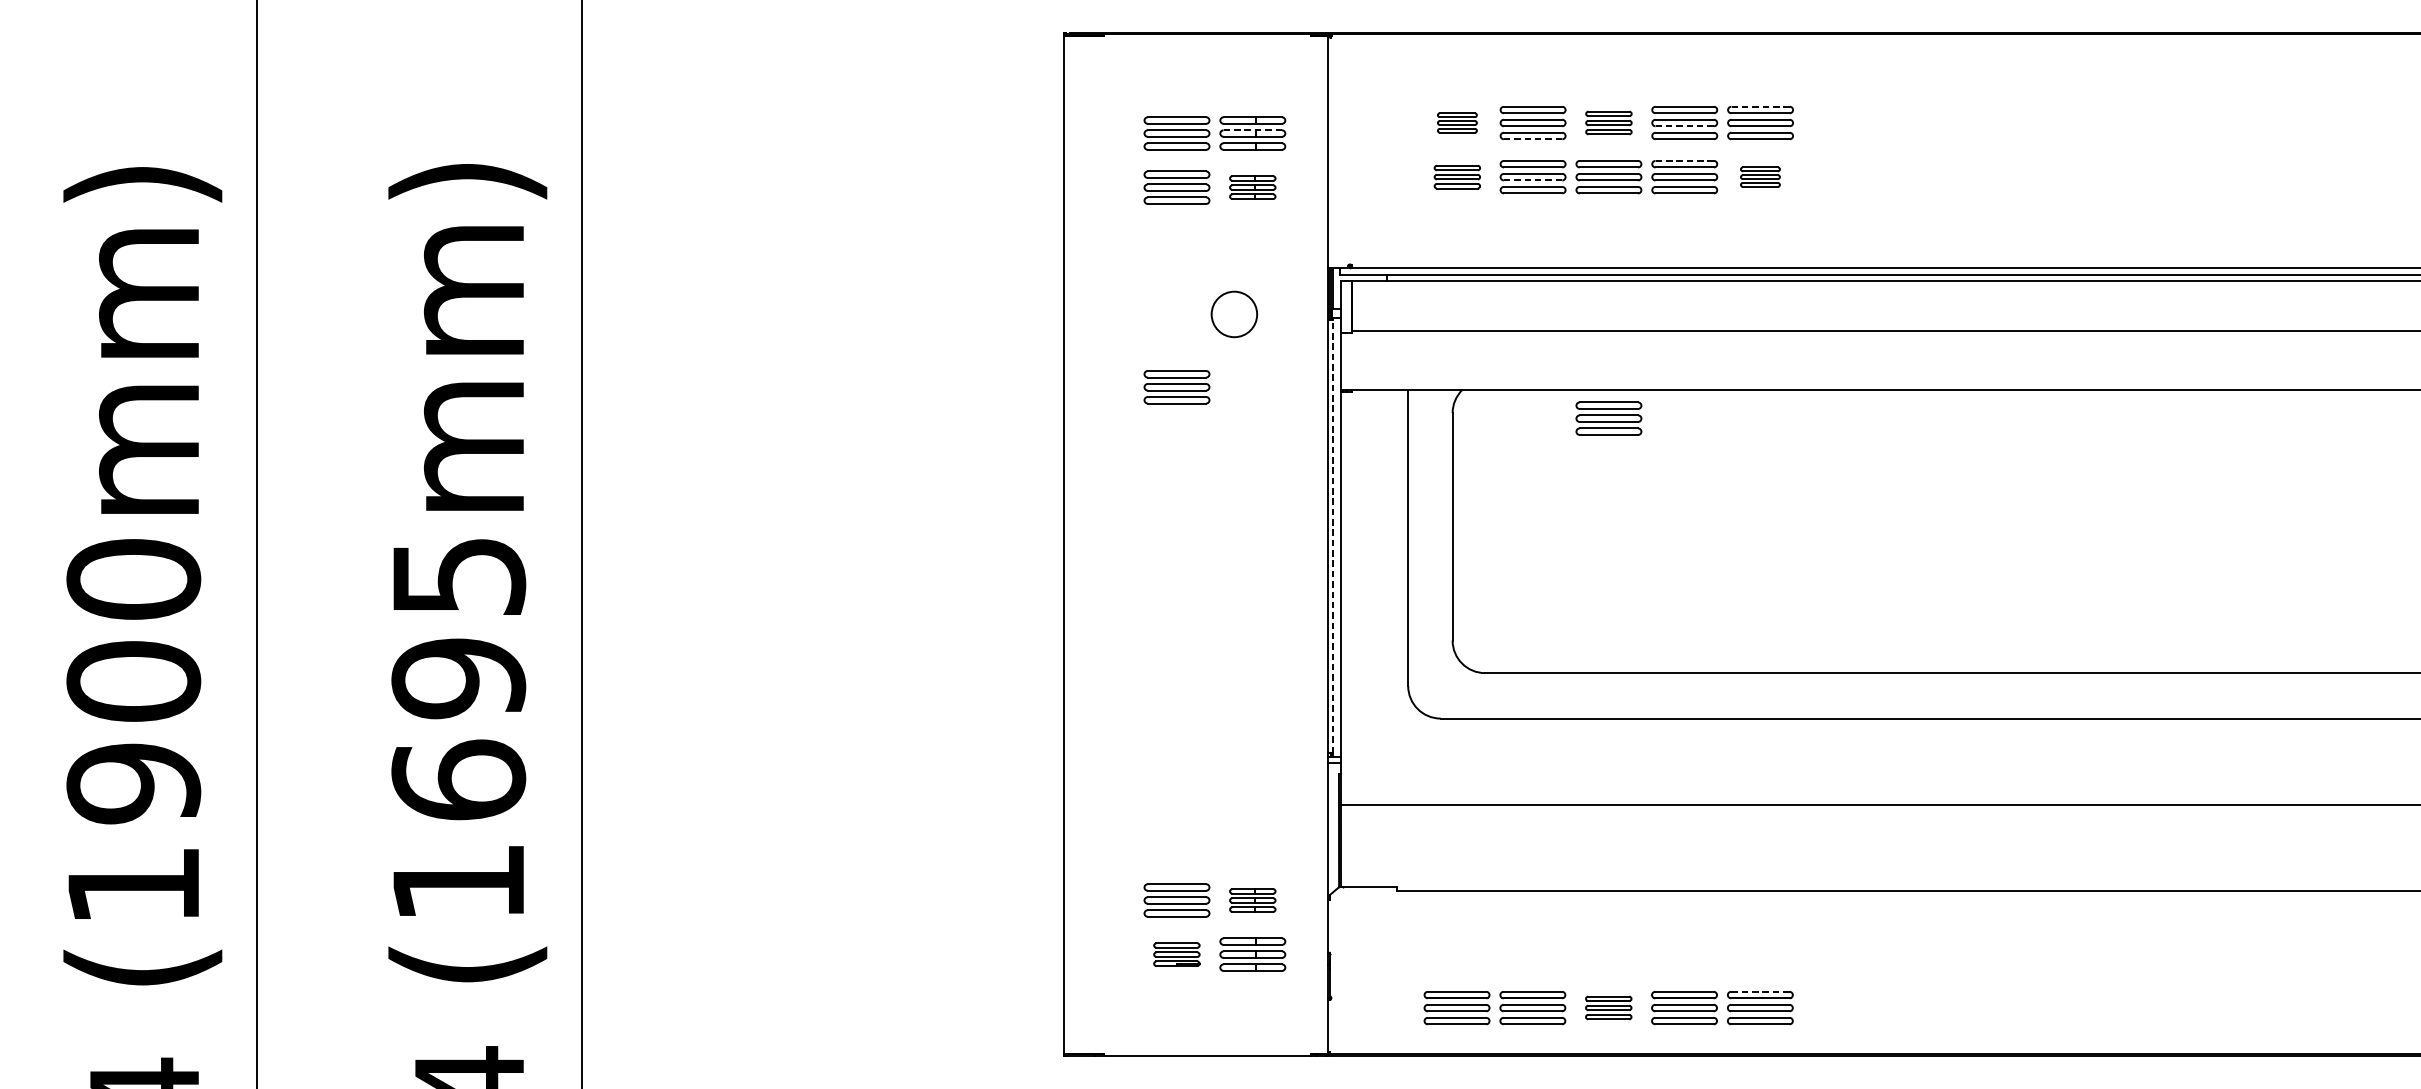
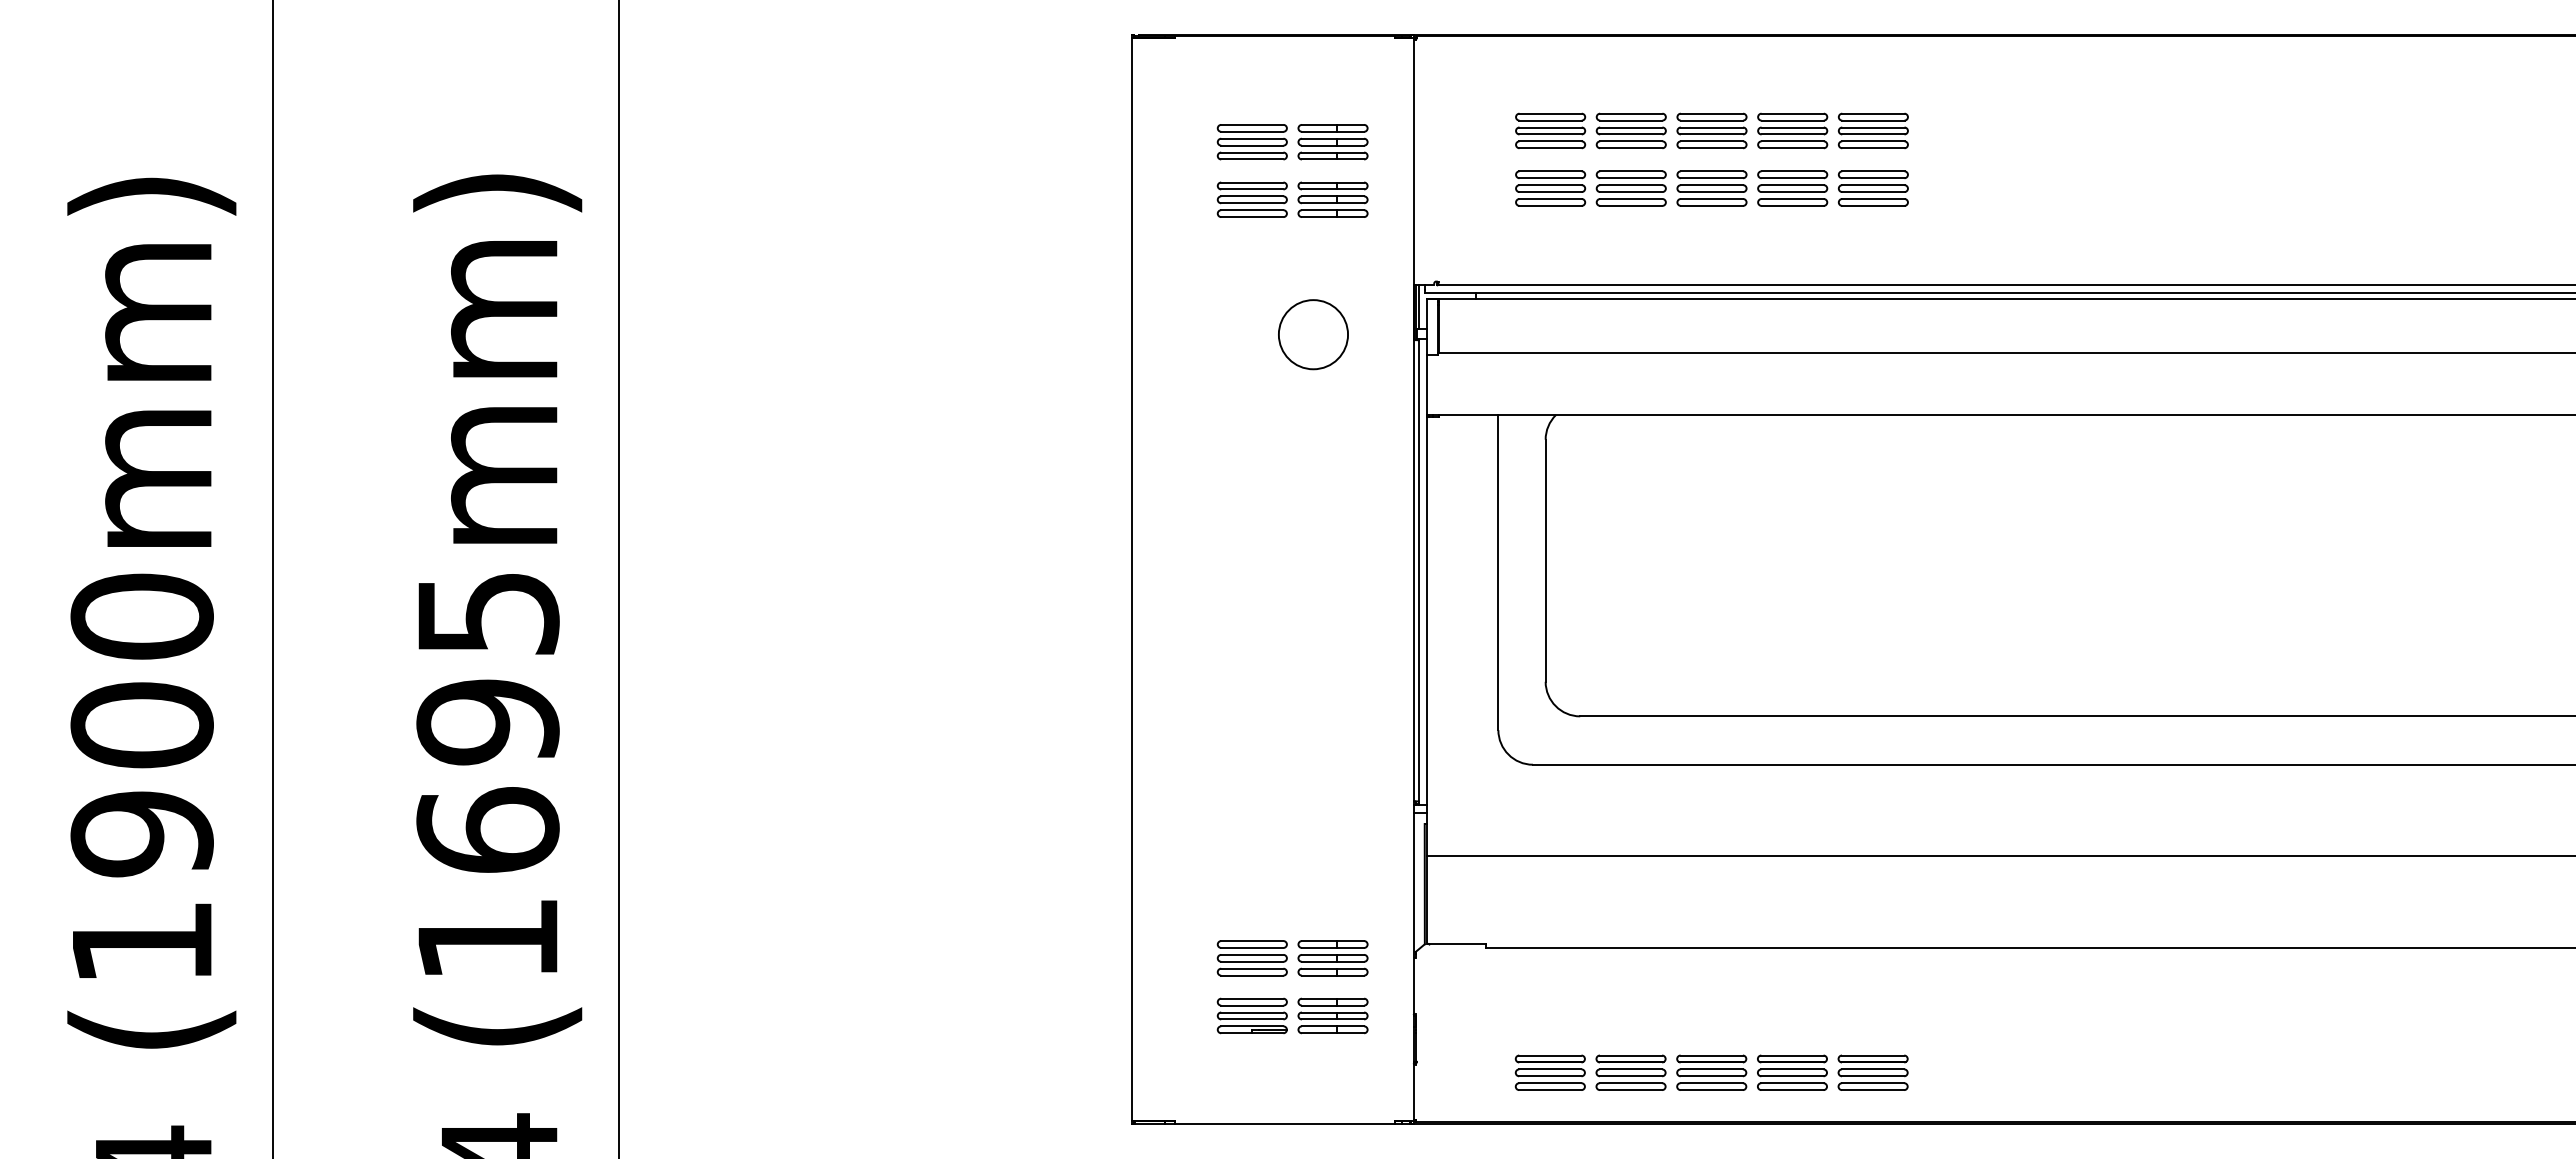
line: (1759, 106) -> (1872, 113), dashed -> solid
part: (1457, 122) -> (1550, 130), size x1.67
part: (1608, 122) -> (1711, 130), size x1.43
line: (1685, 126) -> (1793, 134), dashed -> solid
line: (1252, 130) -> (1332, 138), dashed -> solid
line: (1533, 139) -> (1631, 148), dashed -> solid
line: (1684, 161) -> (1792, 171), dashed -> solid
part: (1457, 177) -> (1550, 188), size x1.43
part: (1759, 177) -> (1872, 188), size x1.67
line: (1533, 180) -> (1631, 192), dashed -> solid
part: (1252, 187) -> (1332, 199), size x1.43
circle: (1234, 314) -> (1313, 334), size x1.43
part: (1176, 387) -> (1251, 412), removed
part: (1608, 418) -> (1711, 445), removed
line: (1333, 536) -> (1418, 570), dashed -> solid
part: (1252, 900) -> (1332, 958), size x1.43
part: (1176, 954) -> (1251, 1015), size x1.43
line: (1759, 991) -> (1872, 1055), dashed -> solid
part: (1608, 1007) -> (1711, 1072), size x1.43

